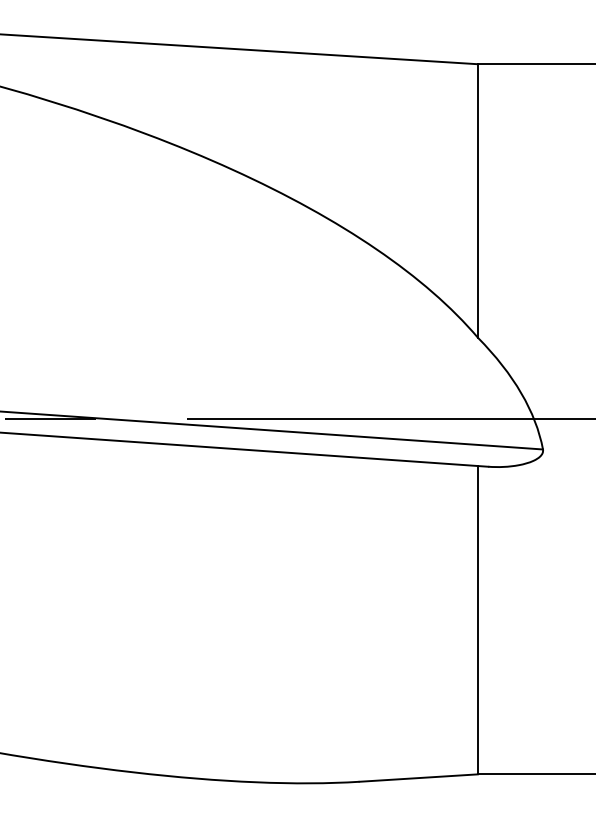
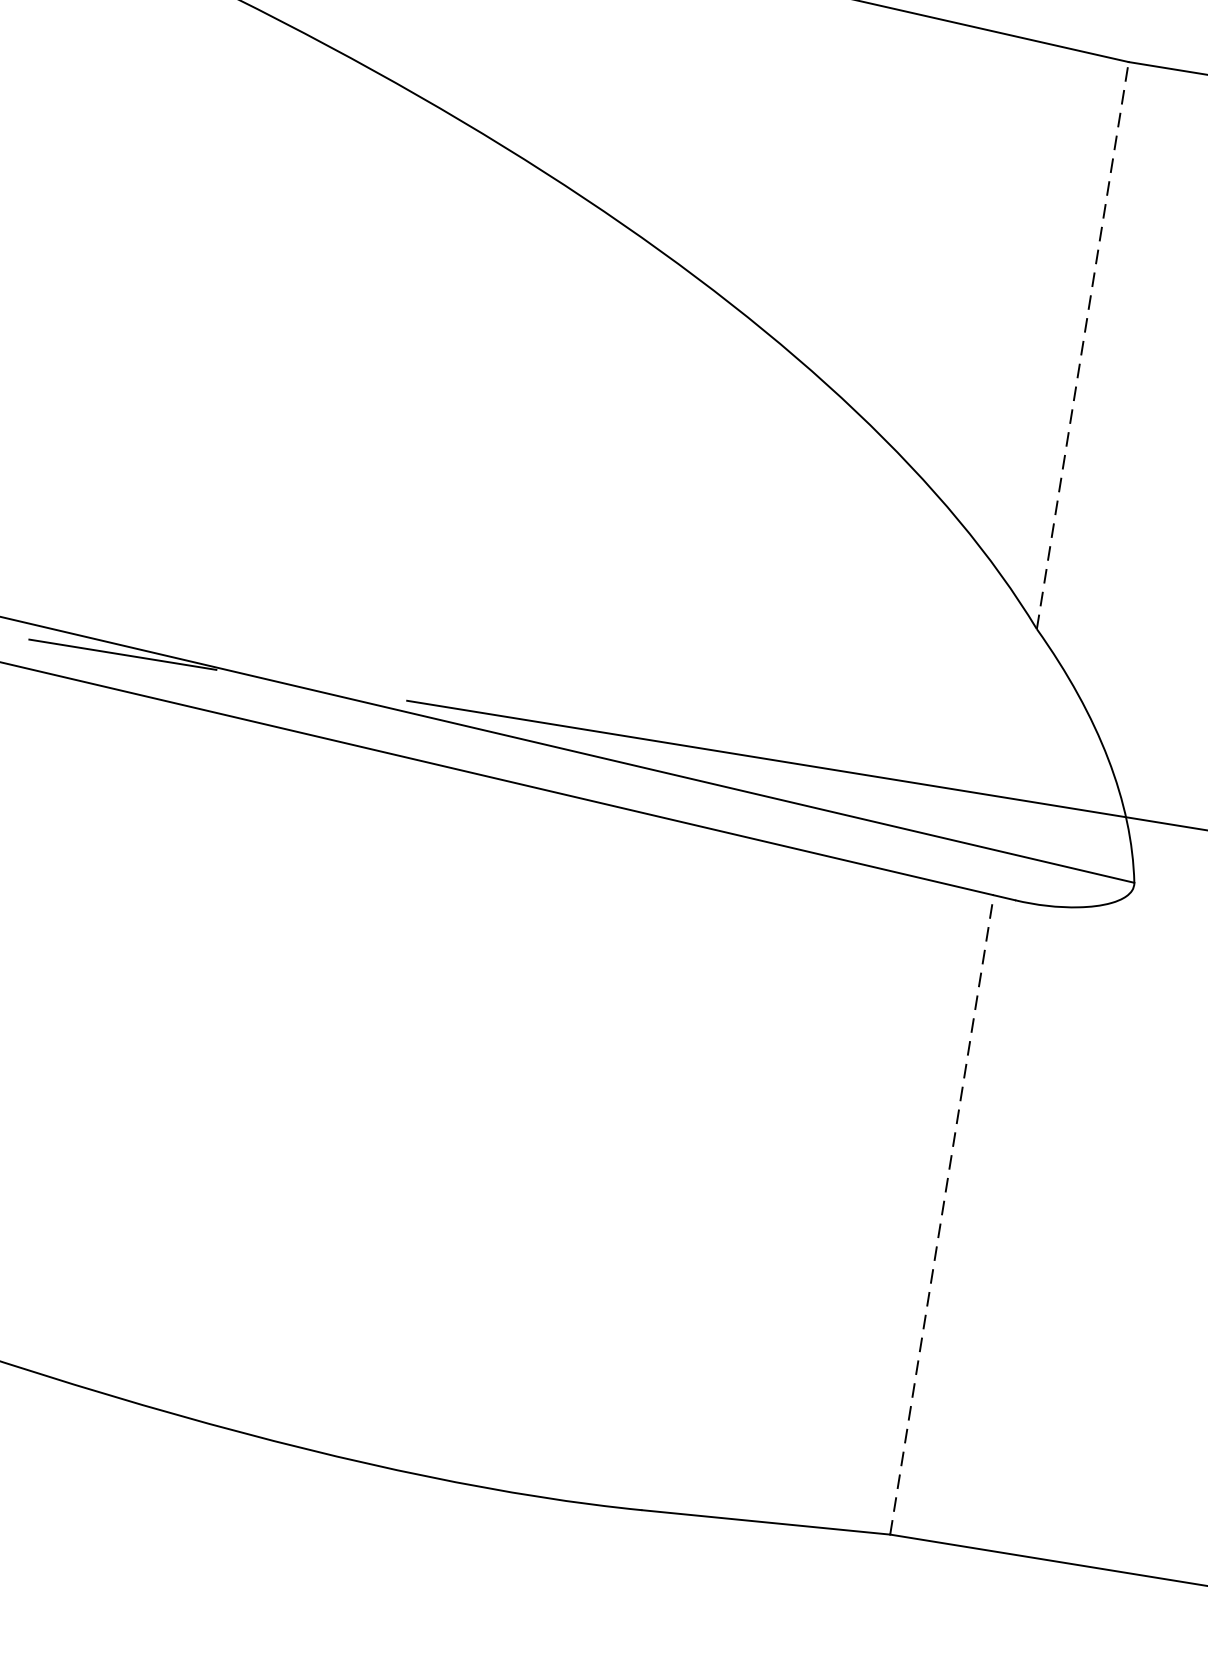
line: (477, 200) -> (1082, 344), solid -> dashed
line: (477, 619) -> (941, 1213), solid -> dashed

